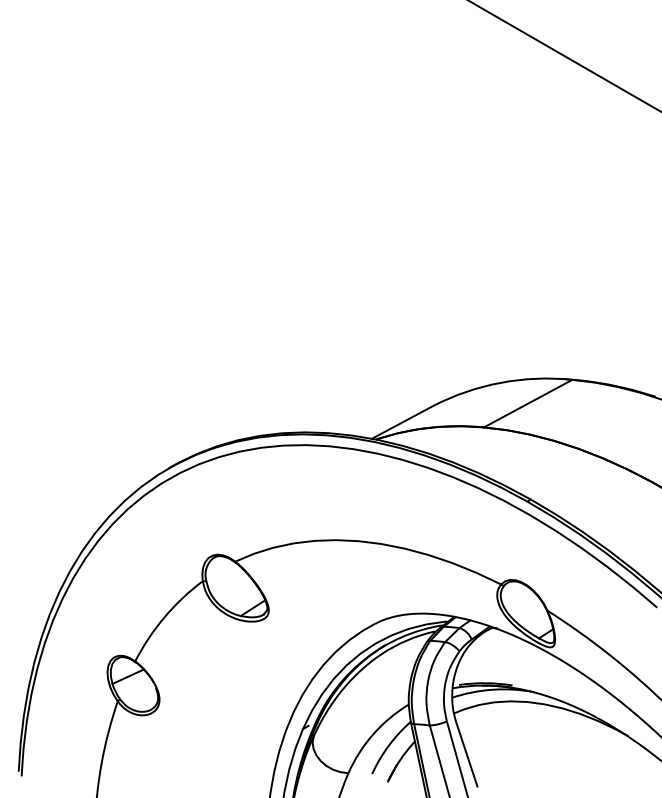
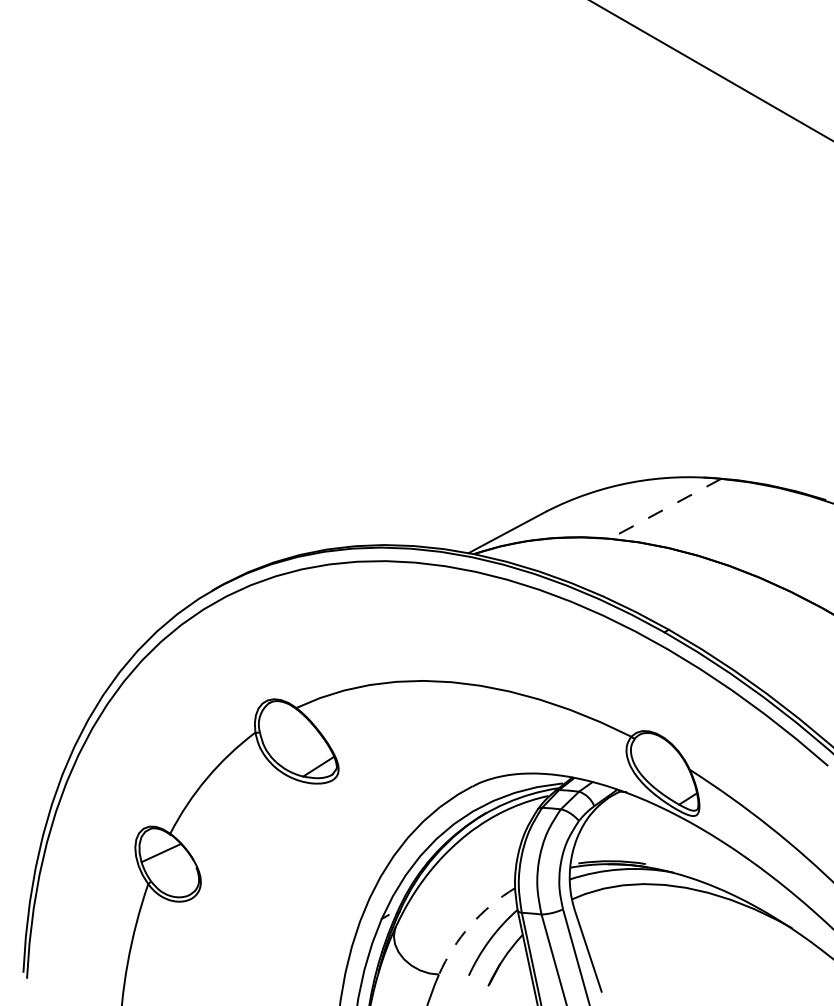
line: (527, 403) -> (664, 508), solid -> dashed
arc: (373, 734) -> (470, 925), solid -> dashed

